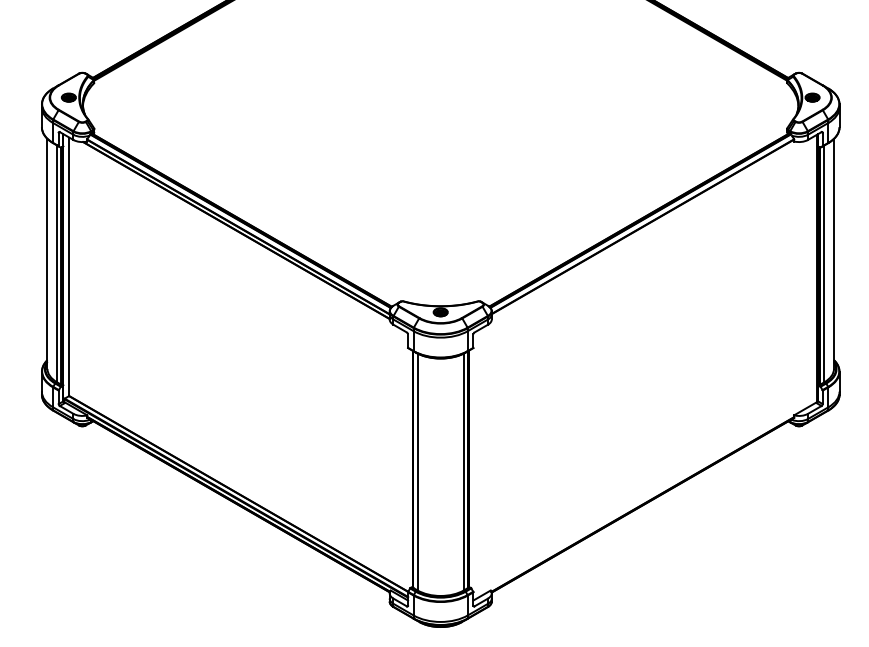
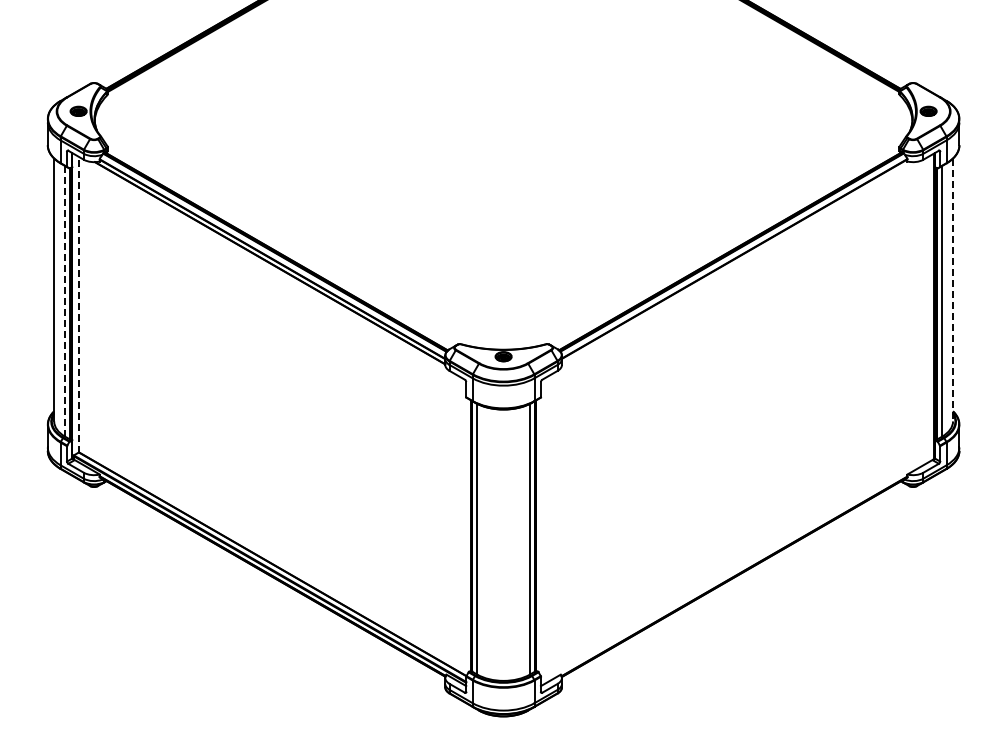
line: (834, 254) -> (953, 290), solid -> dashed
line: (57, 263) -> (65, 300), solid -> dashed
line: (69, 266) -> (79, 304), solid -> dashed

